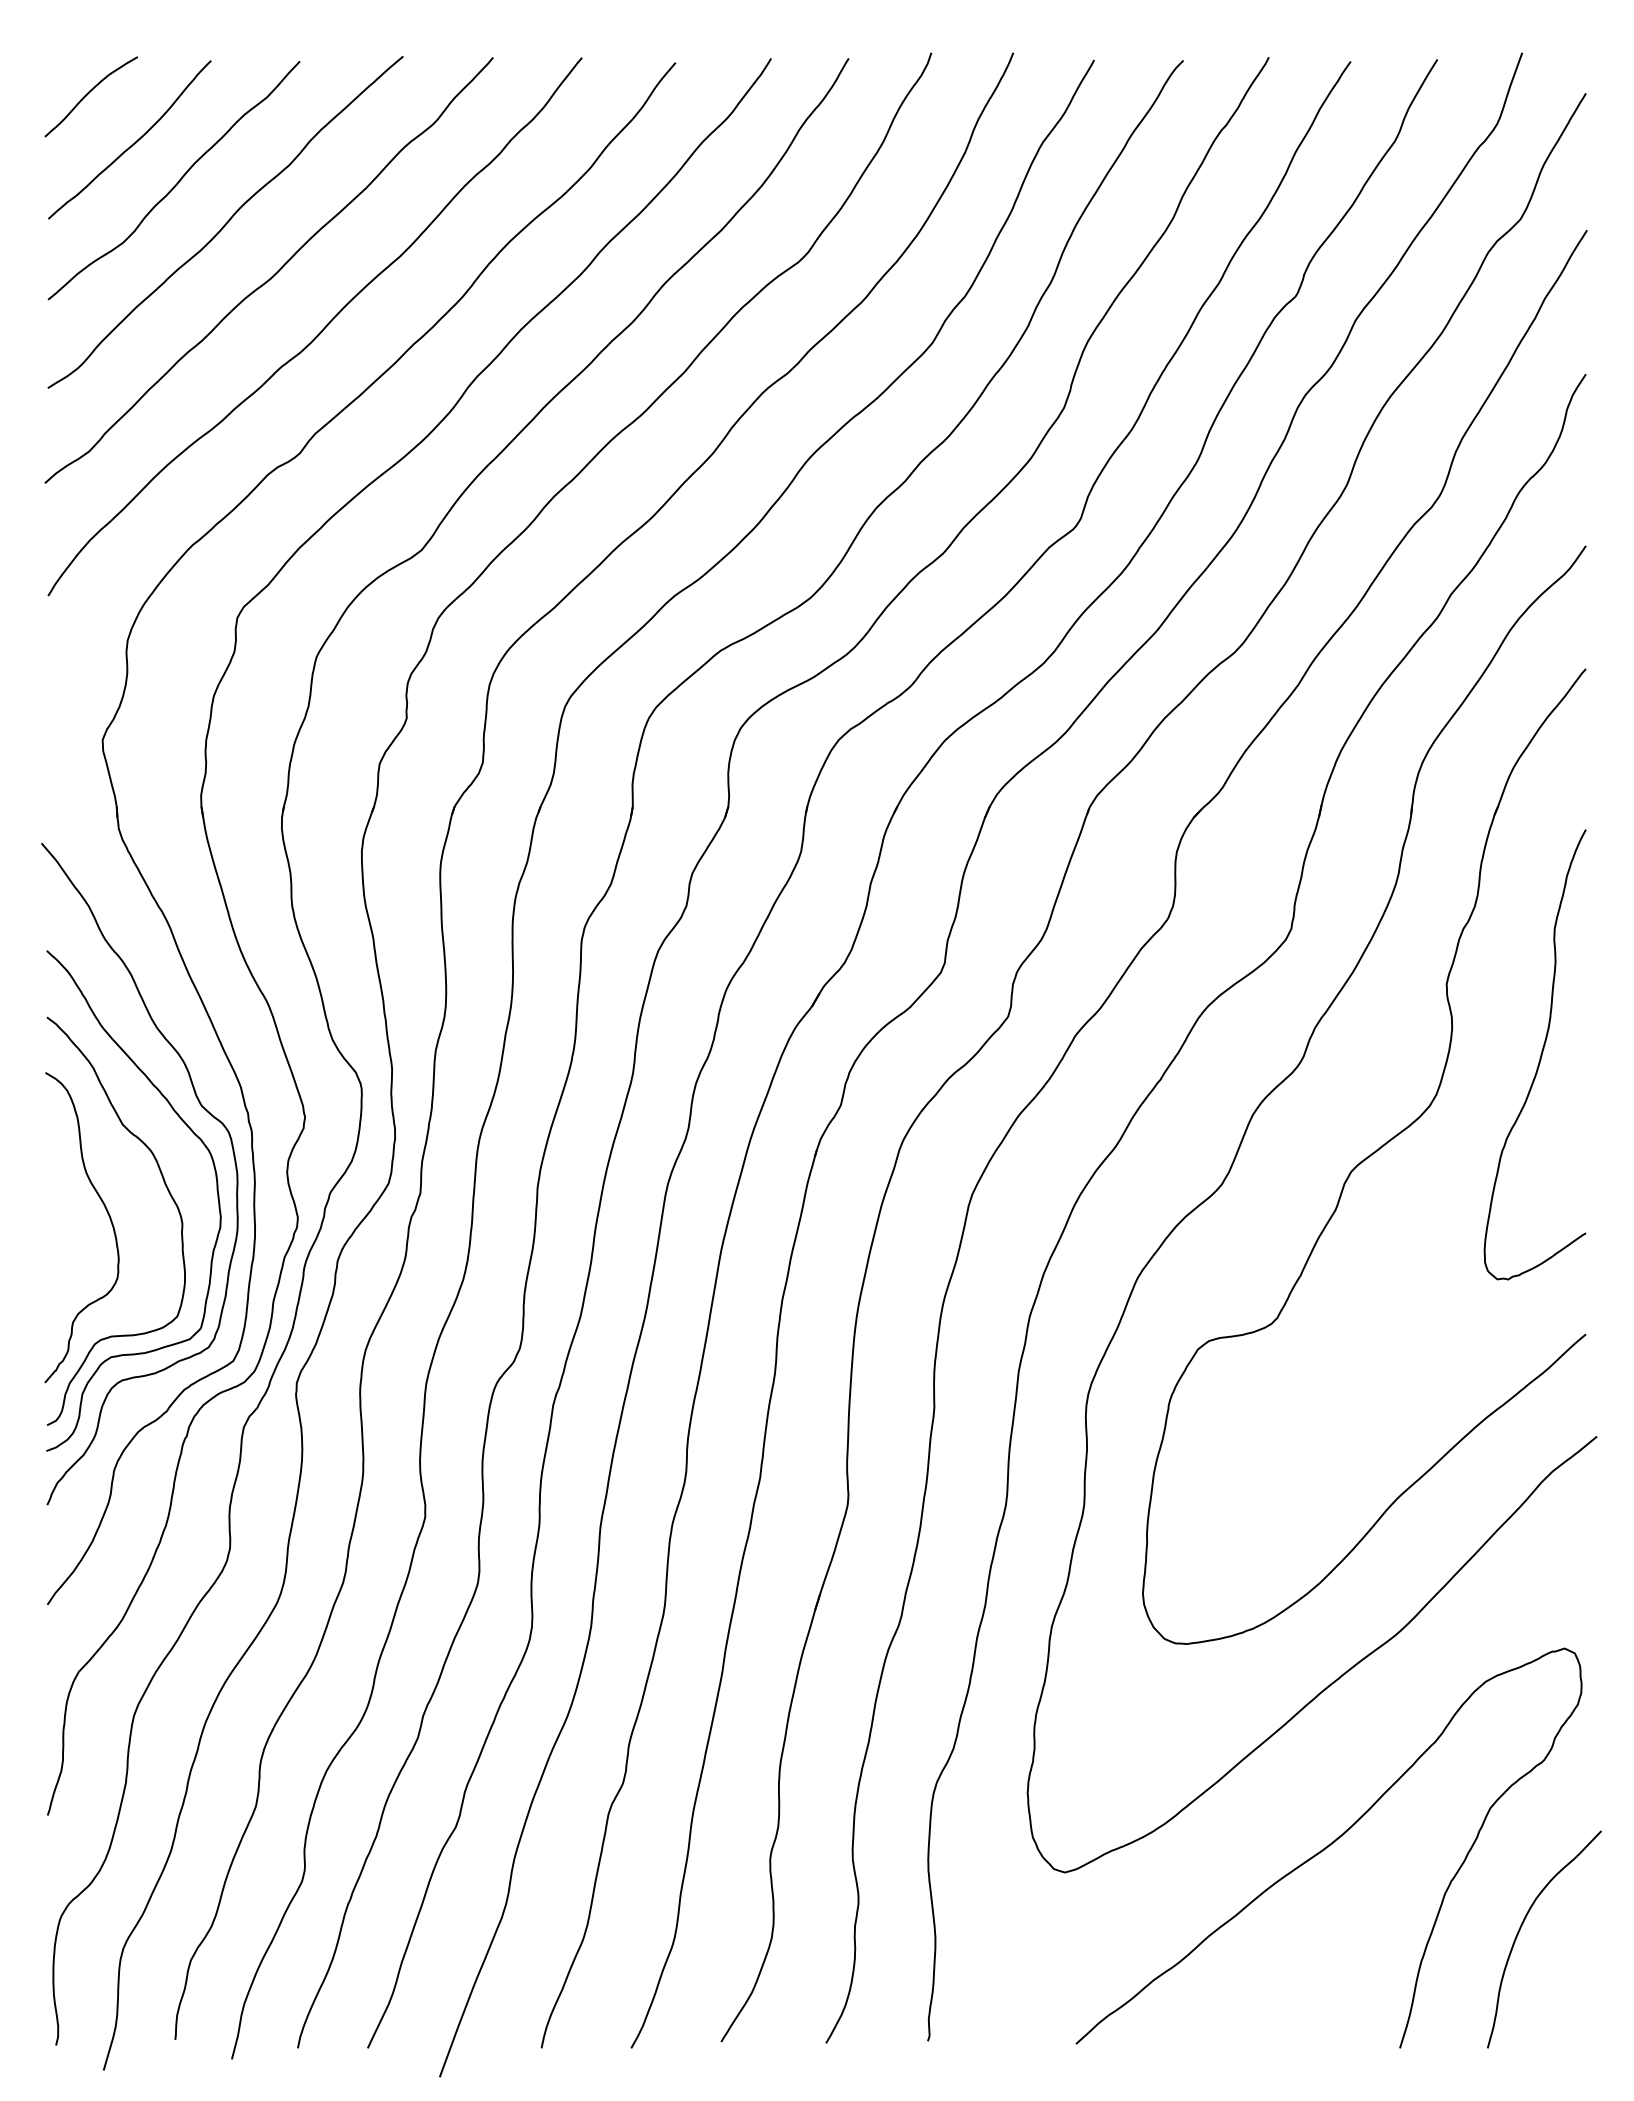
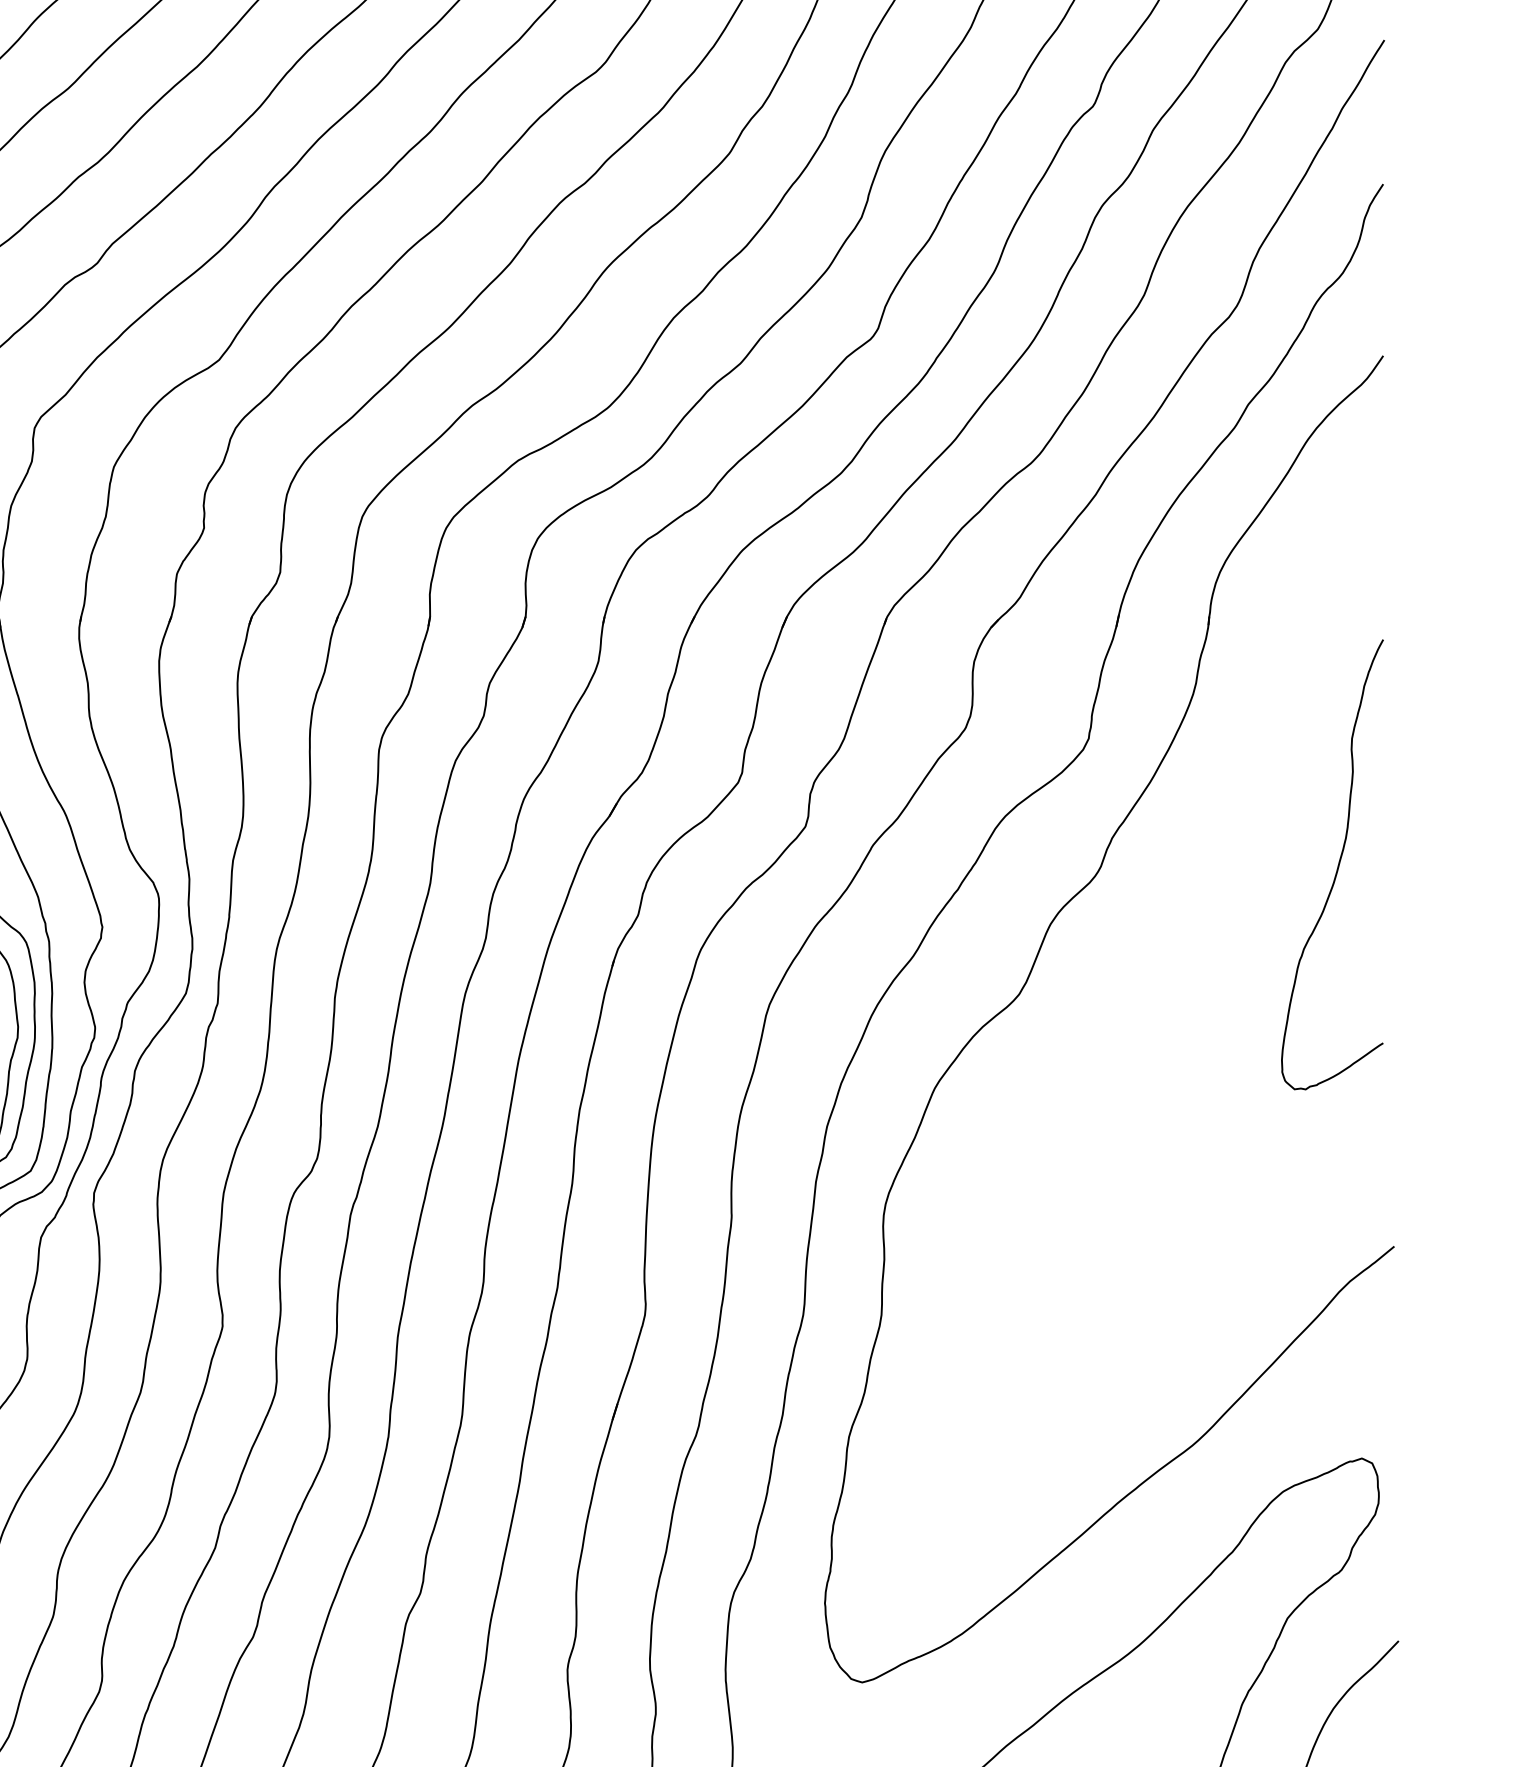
part: (1364, 1156) -> (1161, 966), removed

